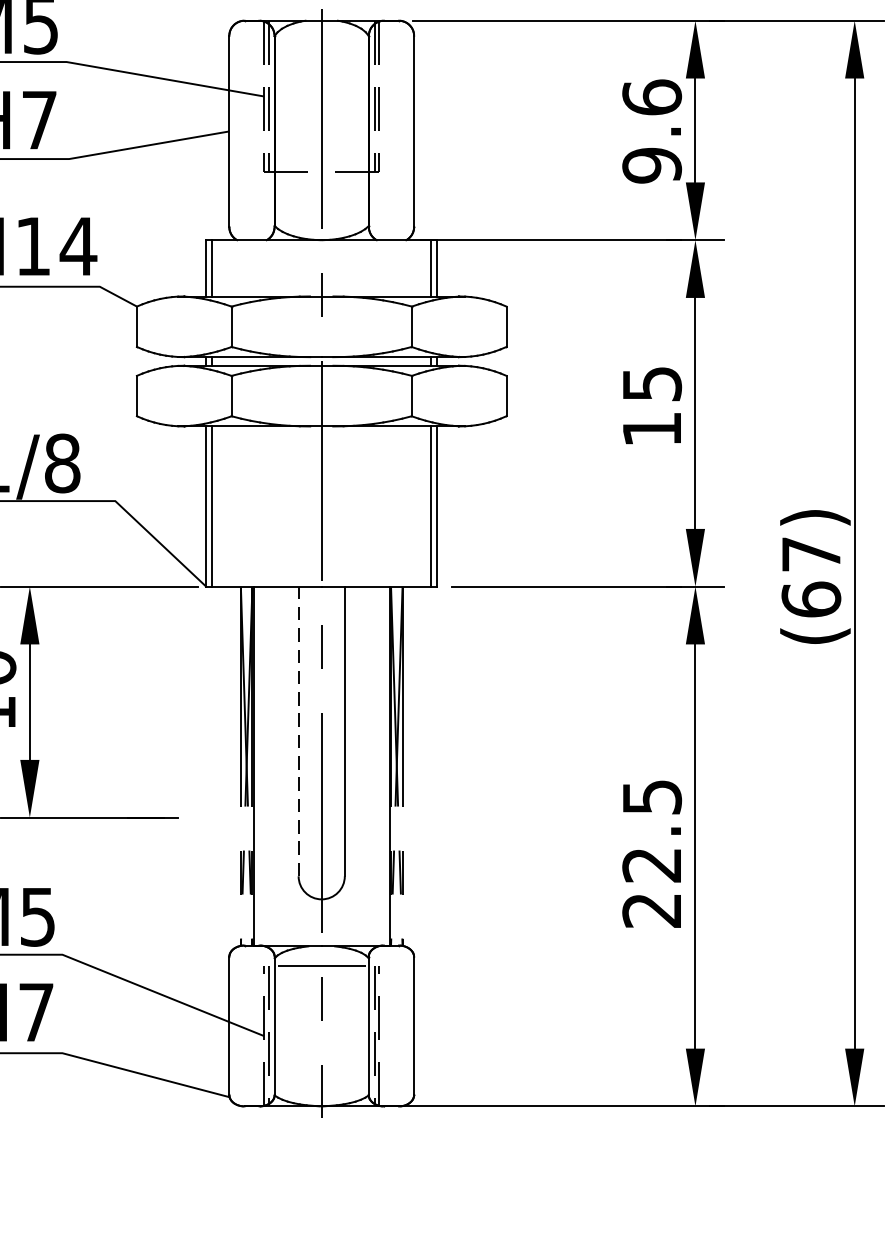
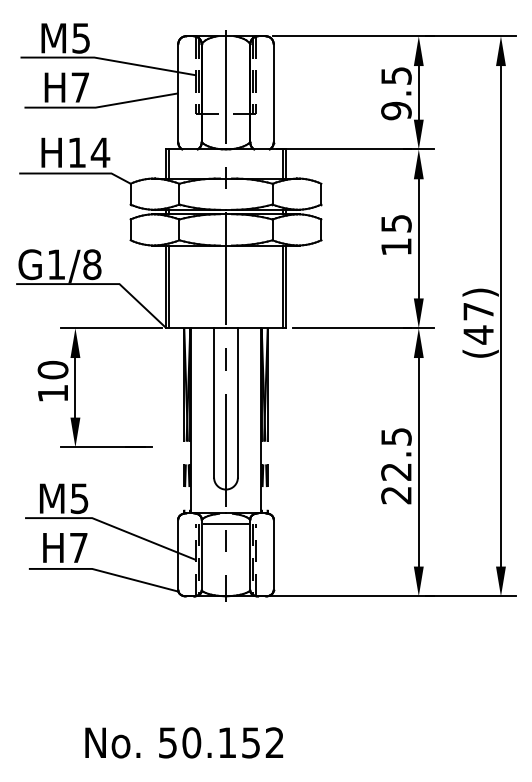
text: (652, 96) -> (396, 75), 9.6 -> 9.5
text: (811, 598) -> (478, 334), (67) -> (47)
line: (299, 730) -> (214, 402), dashed -> solid

